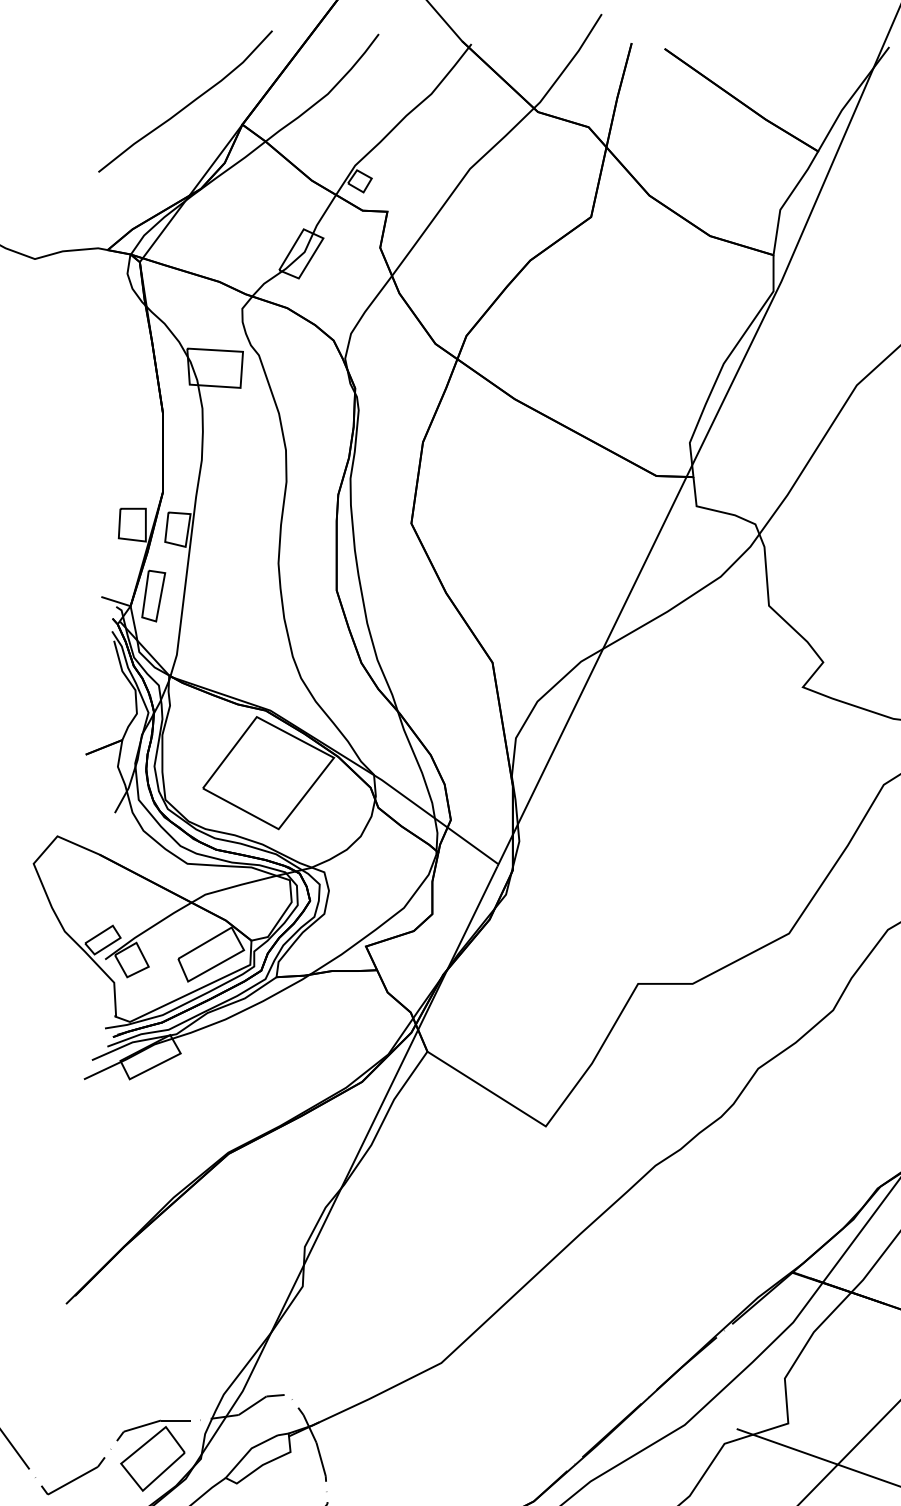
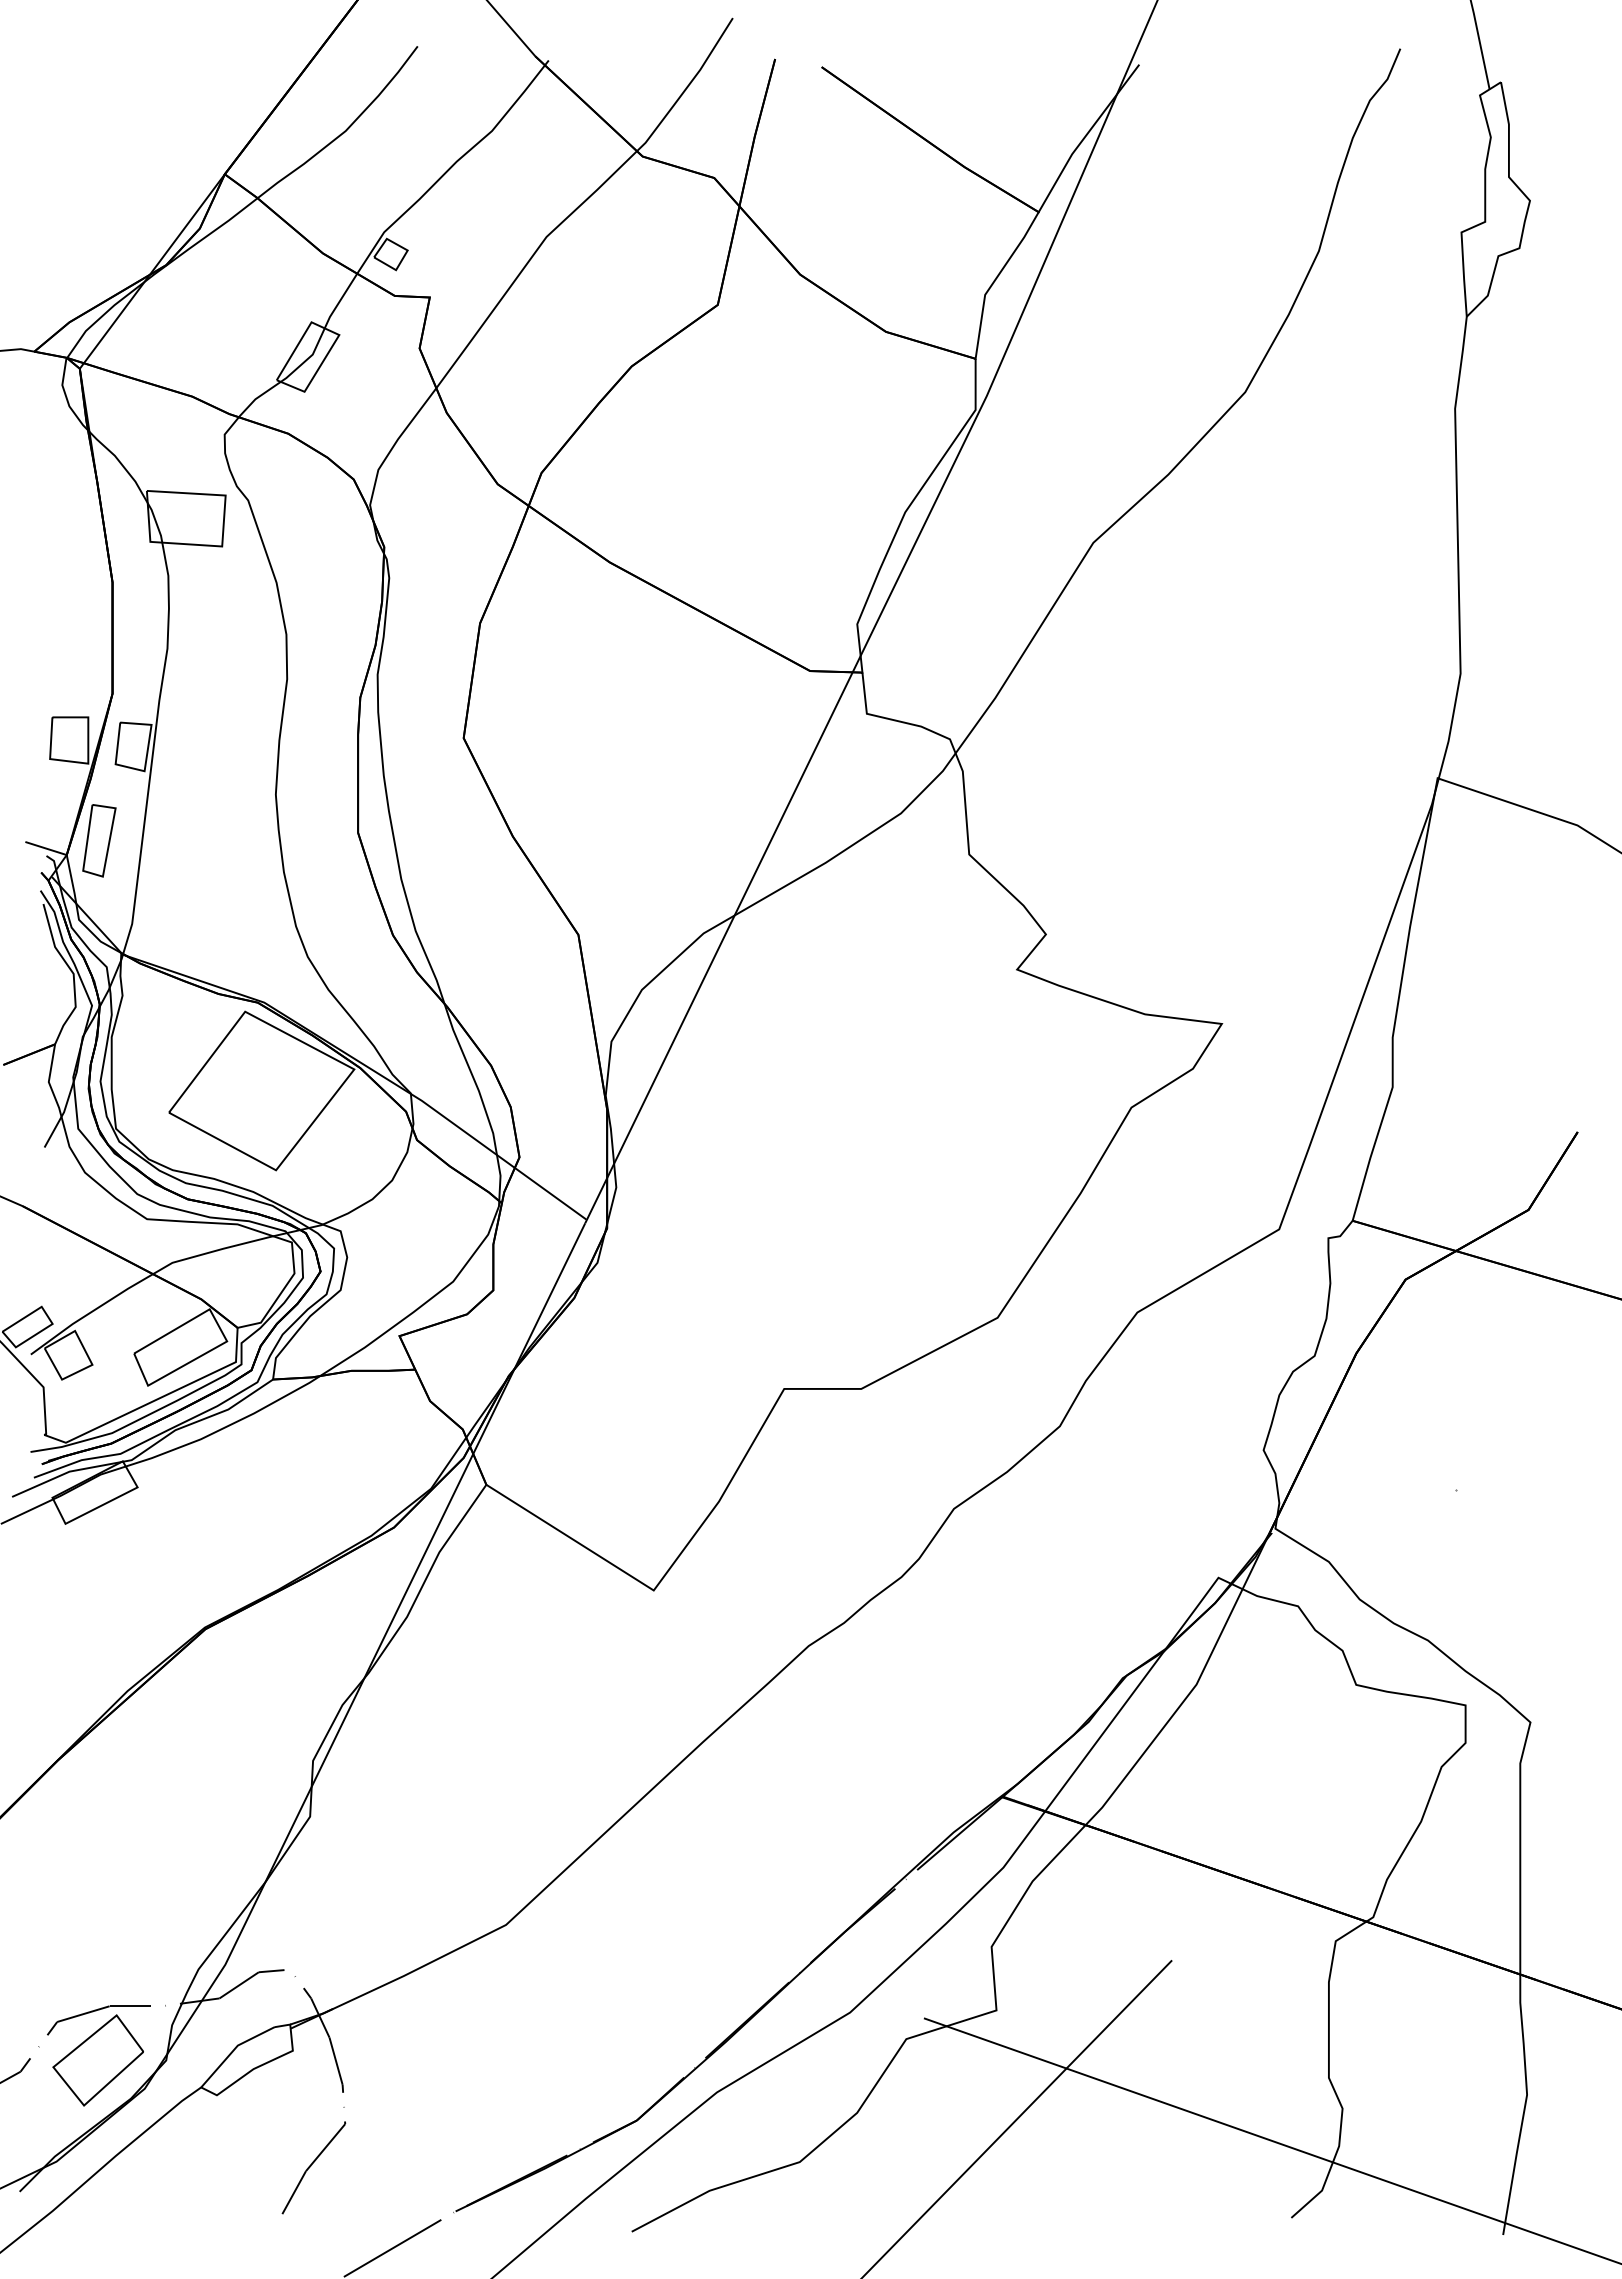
curve: (188, 104) -> (148, 145), removed

